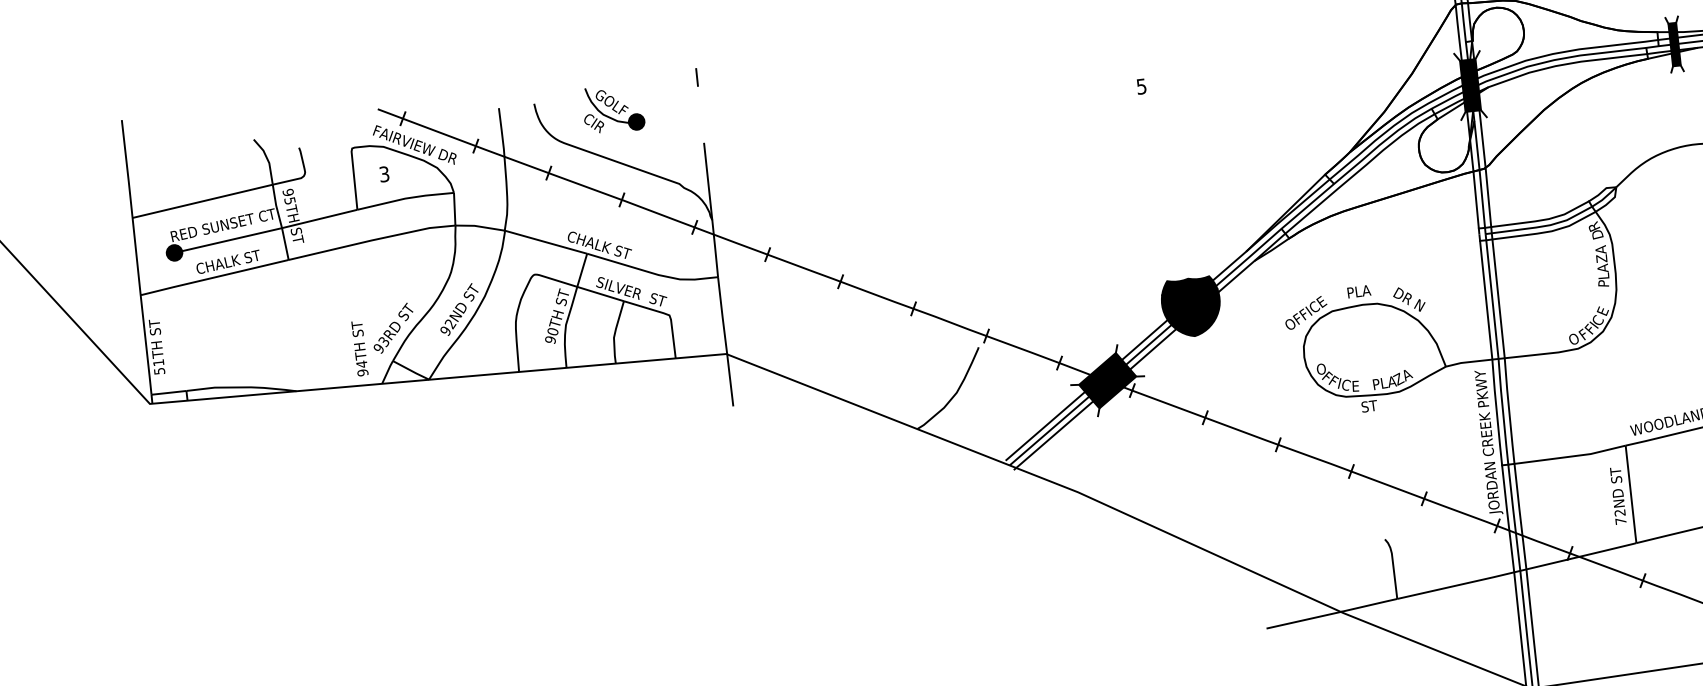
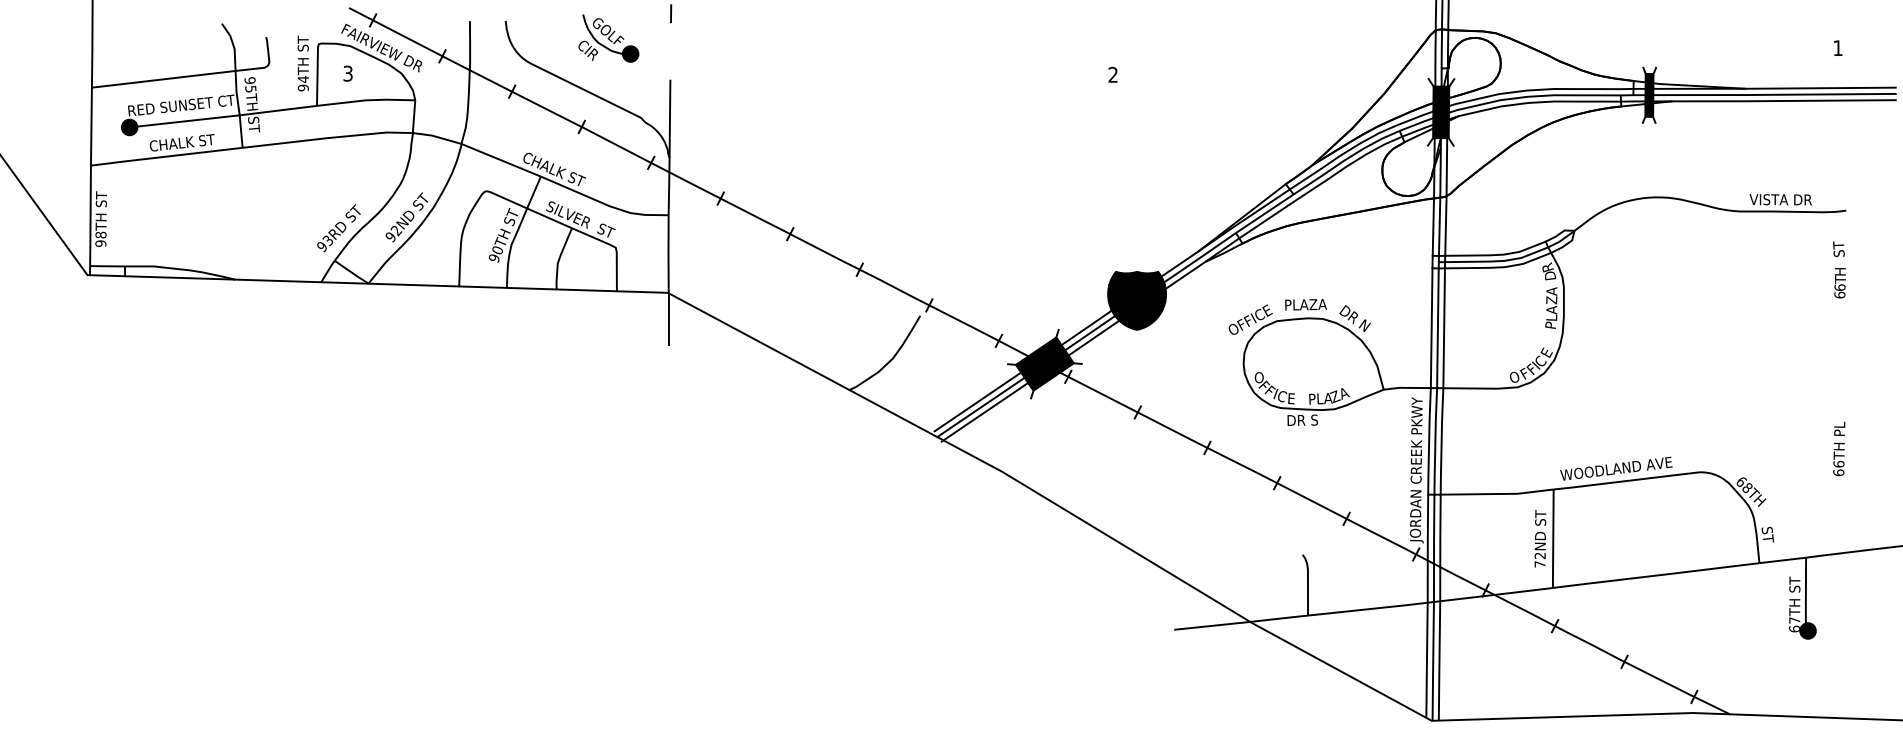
text: (1140, 86) -> (1112, 74), 5 -> 2
part: (612, 109) -> (608, 38), moved
text: (1359, 291) -> (1306, 304), PLA -> PLAZA
text: (359, 348) -> (302, 63), moved
text: (158, 366) -> (100, 238), 51TH -> 98TH
text: (1369, 405) -> (1302, 419), ST -> DR S

